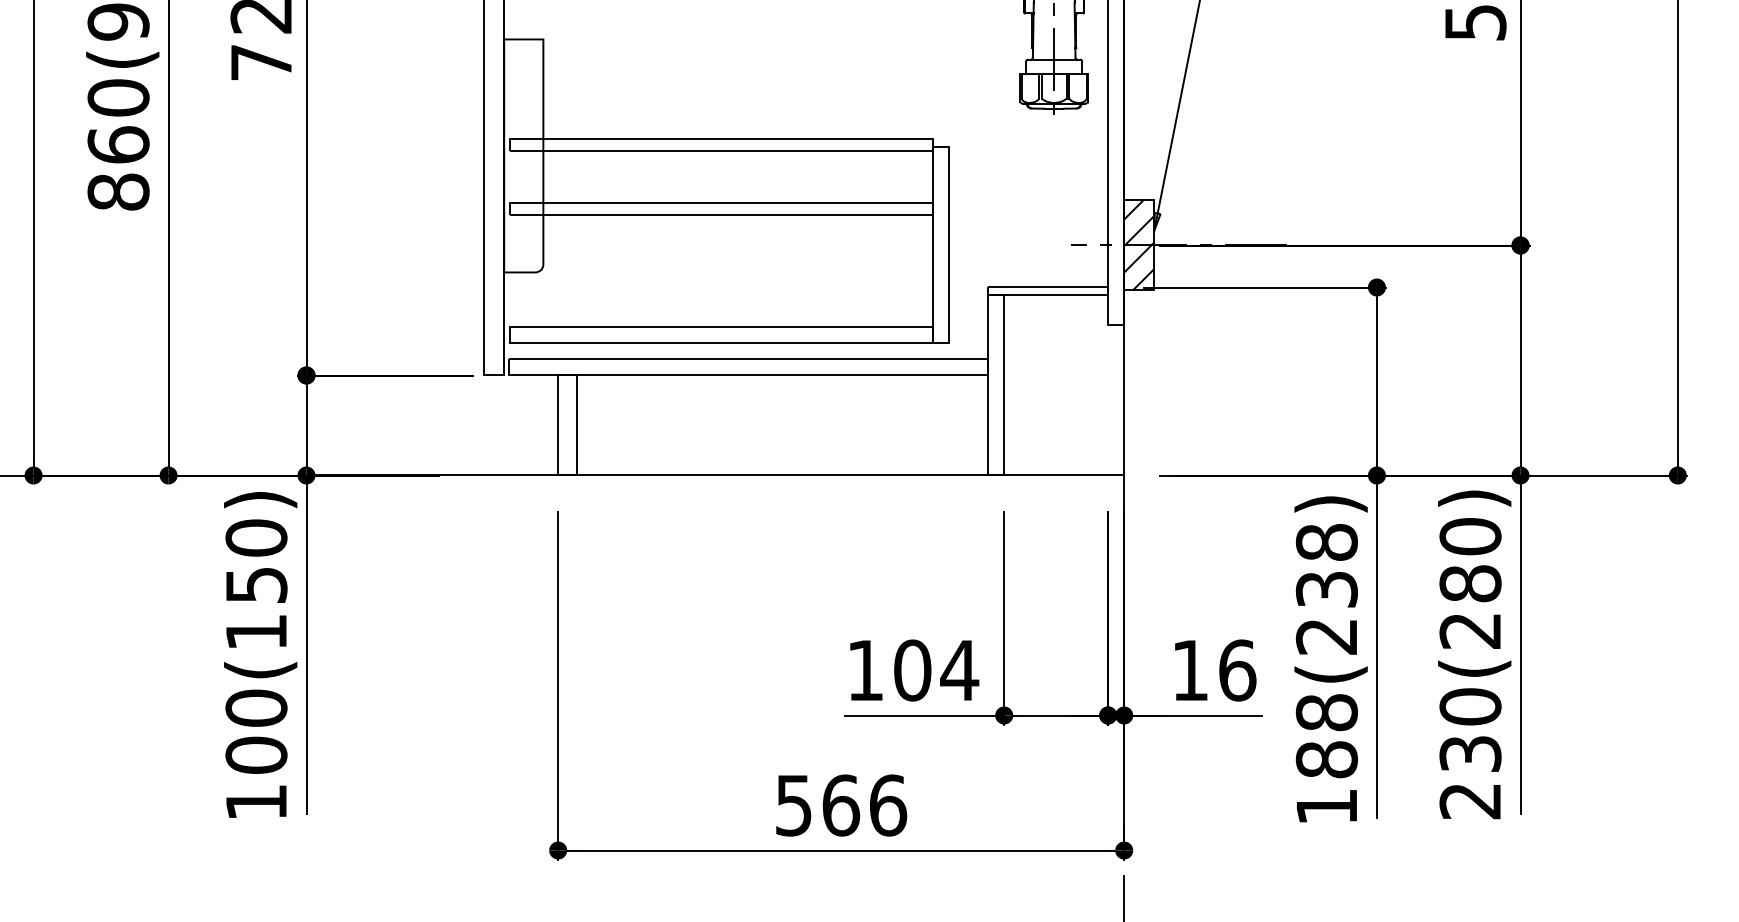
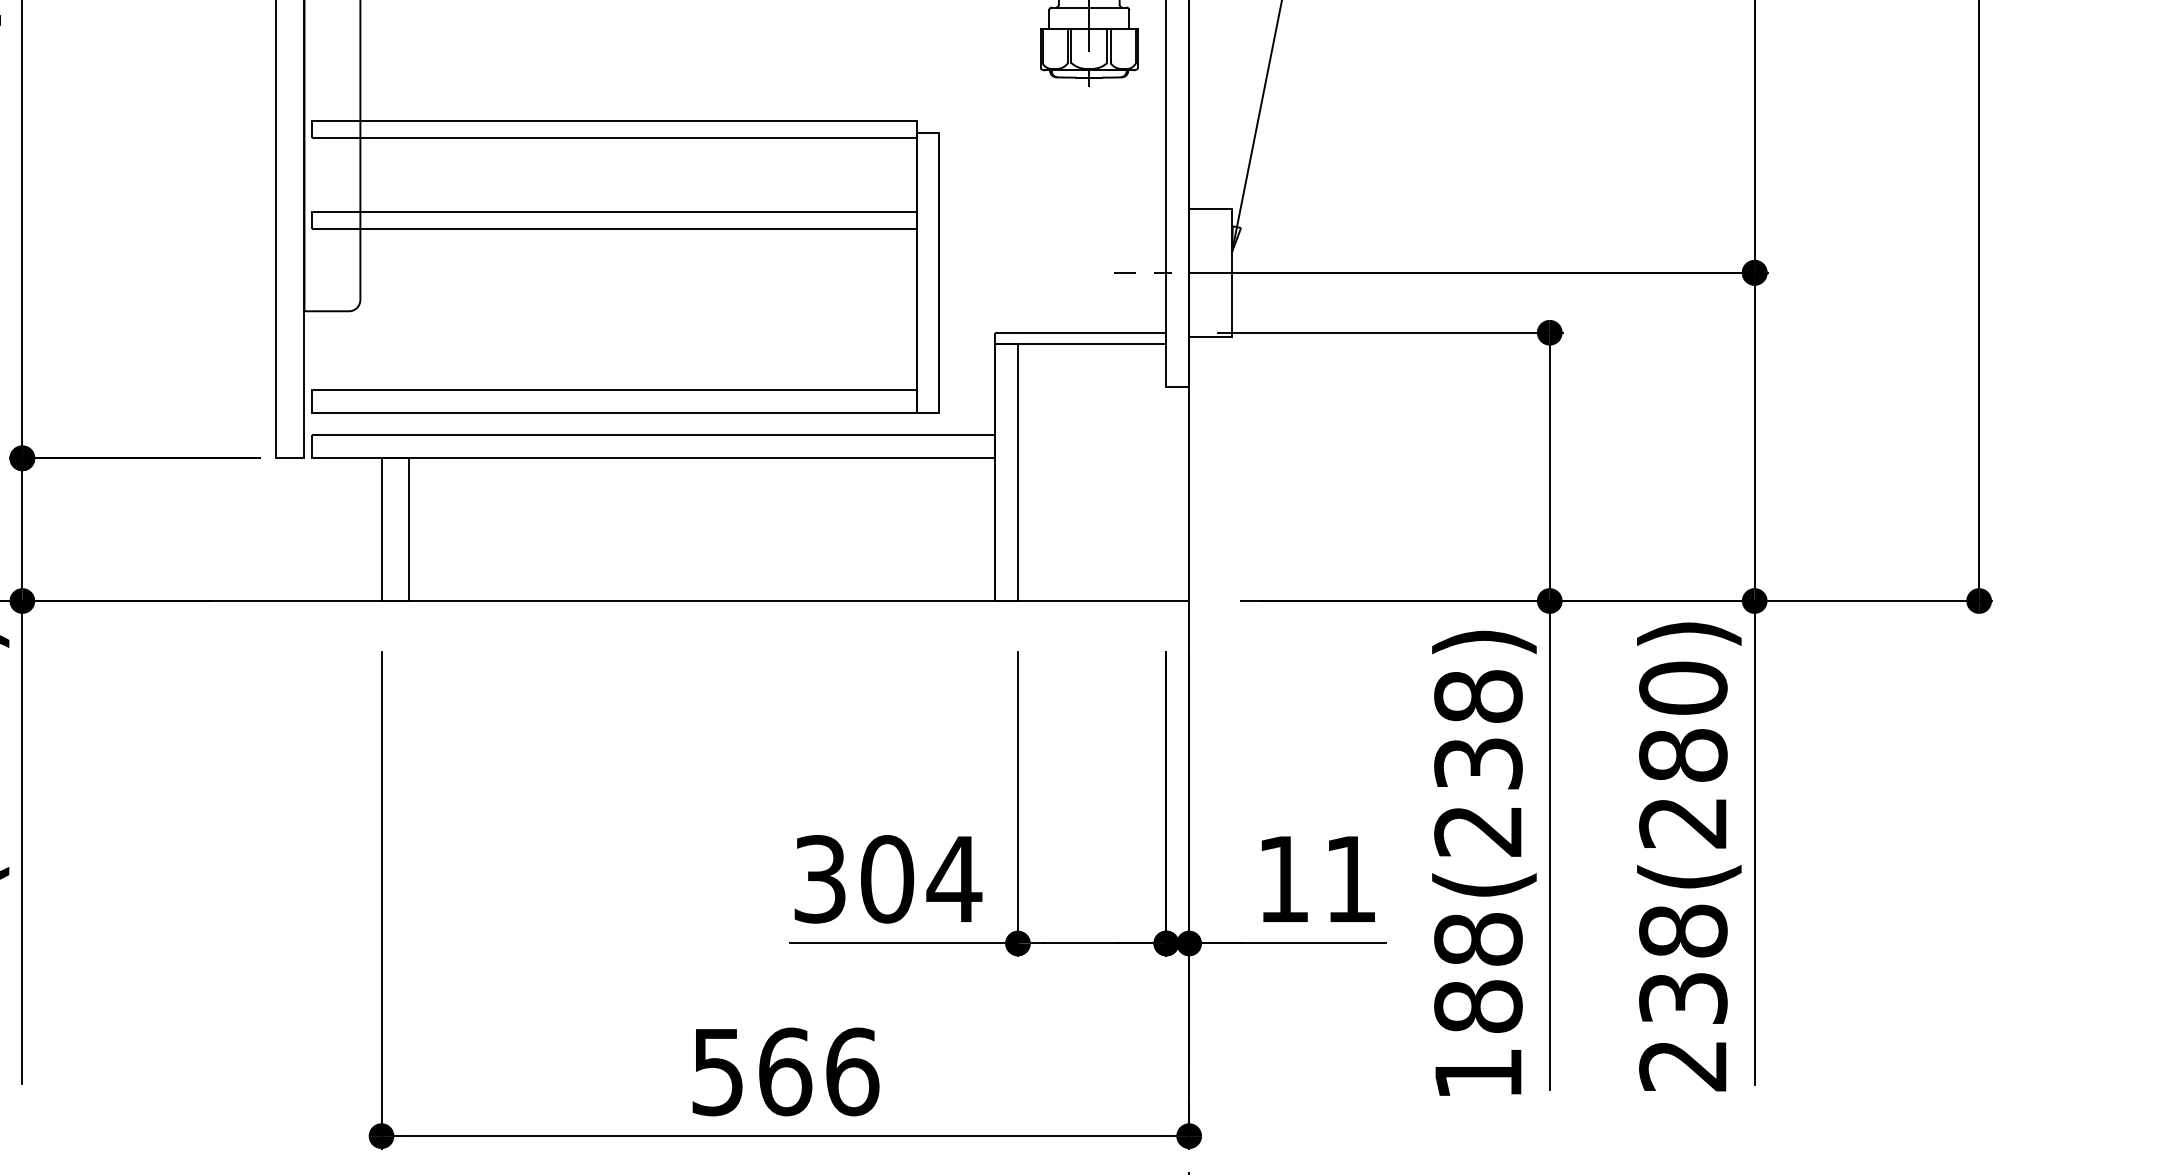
hatch: (1139, 245) -> (1211, 272), removed
text: (865, 670) -> (820, 879), 104 -> 304
text: (1237, 670) -> (1350, 879), 16 -> 11
text: (1470, 706) -> (1683, 930), 230(280) -> 238(280)

